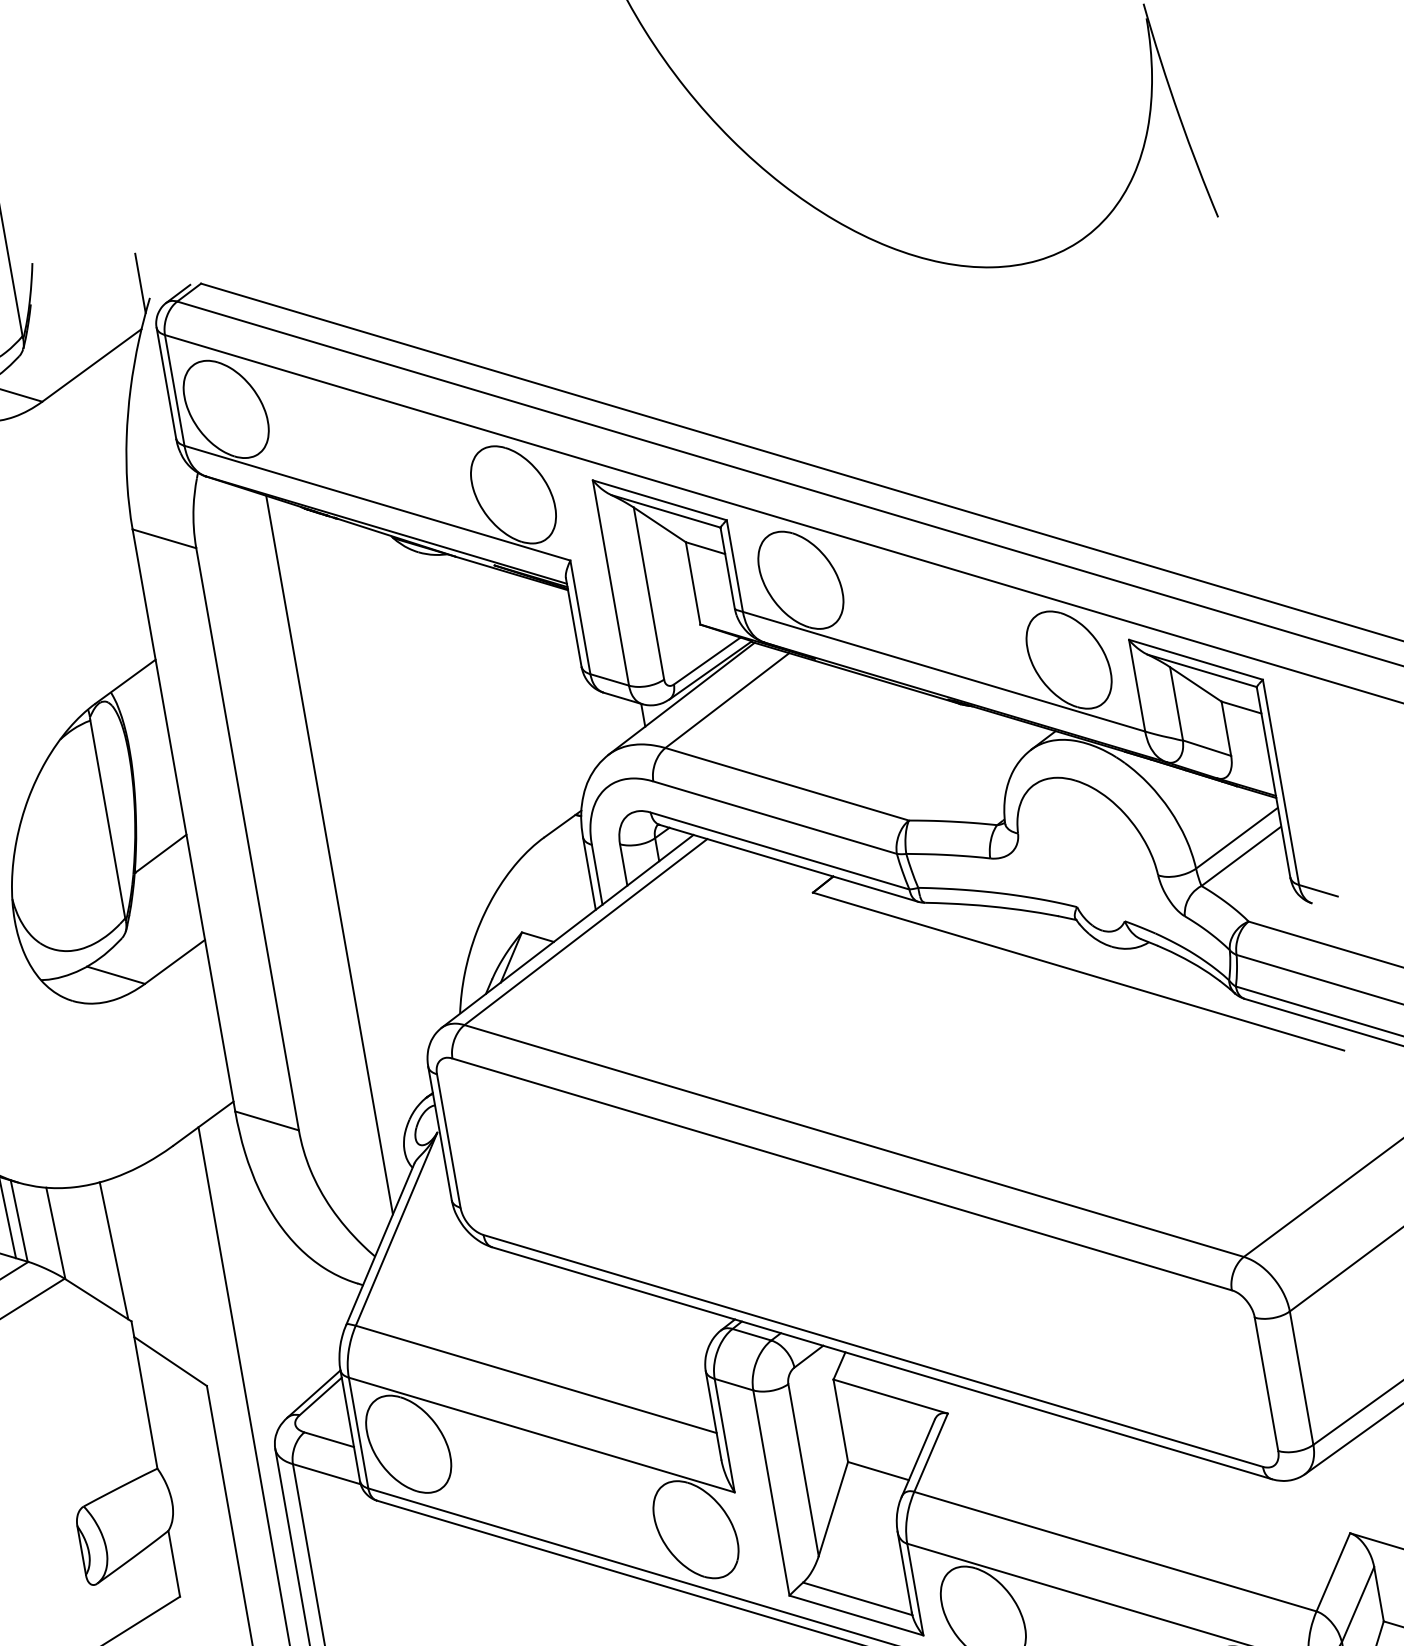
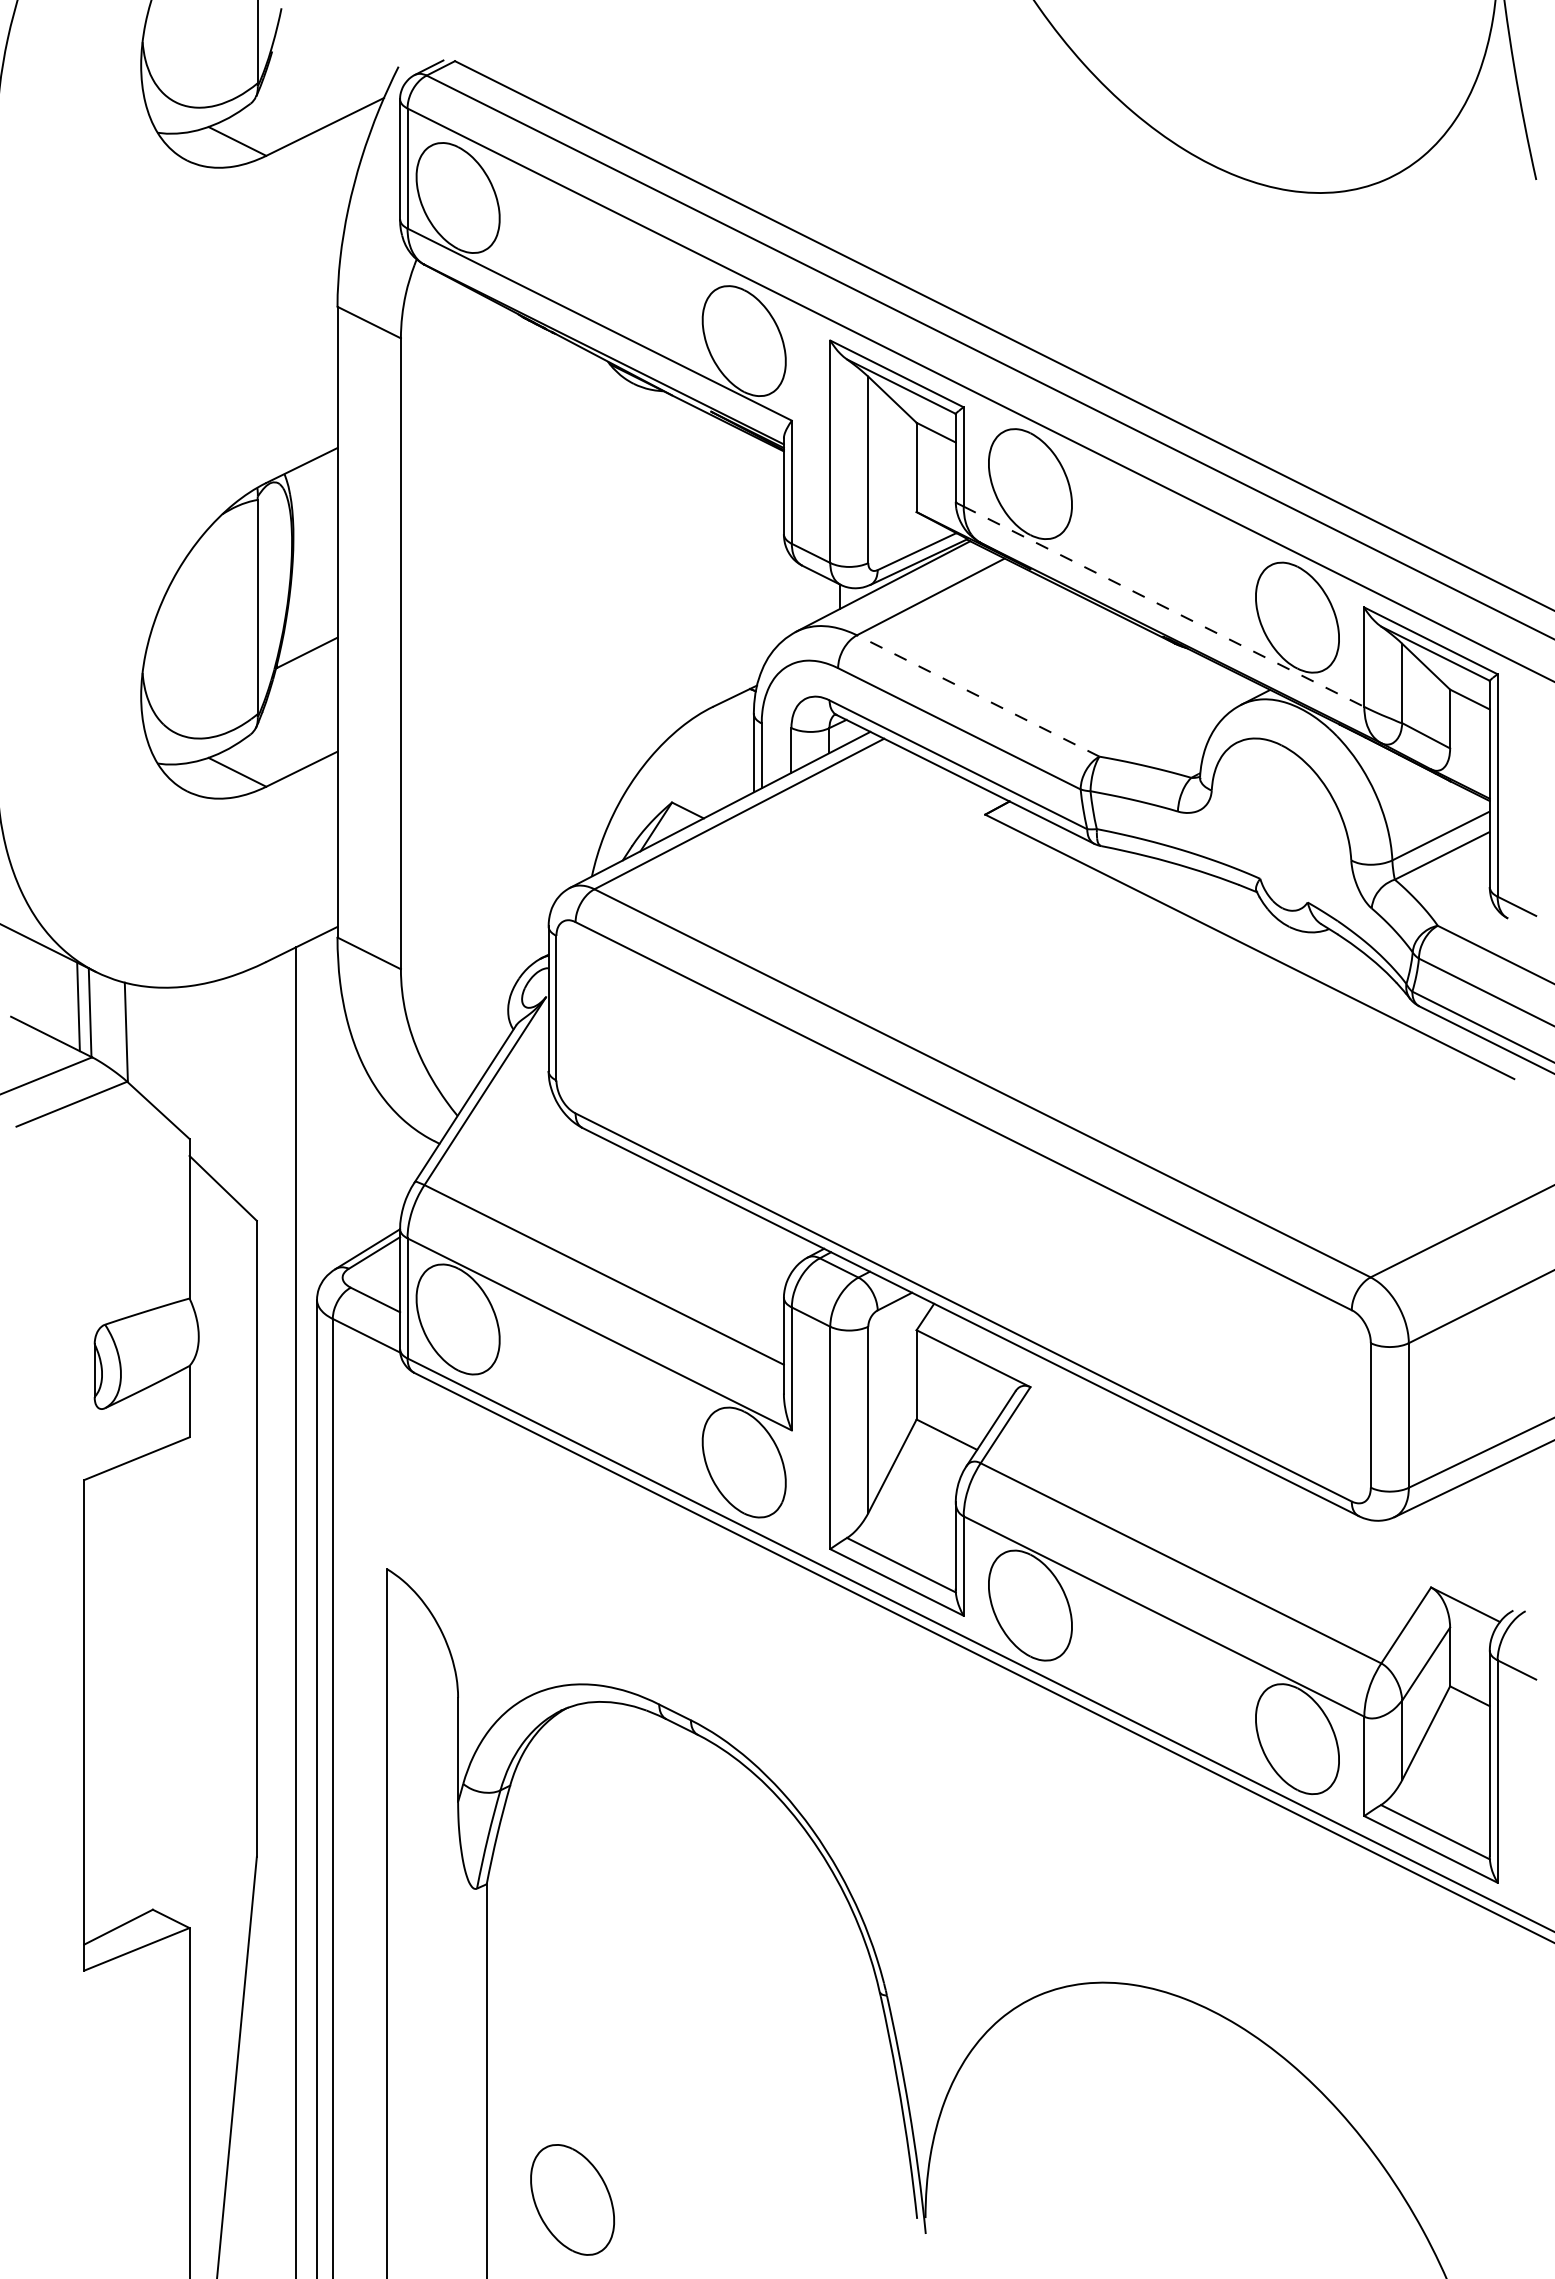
line: (140, 283) -> (391, 49), removed
line: (944, 671) -> (1164, 606), solid -> dashed
line: (787, 783) -> (978, 695), solid -> dashed
line: (329, 854) -> (484, 685), removed
line: (114, 1250) -> (184, 1061), removed

